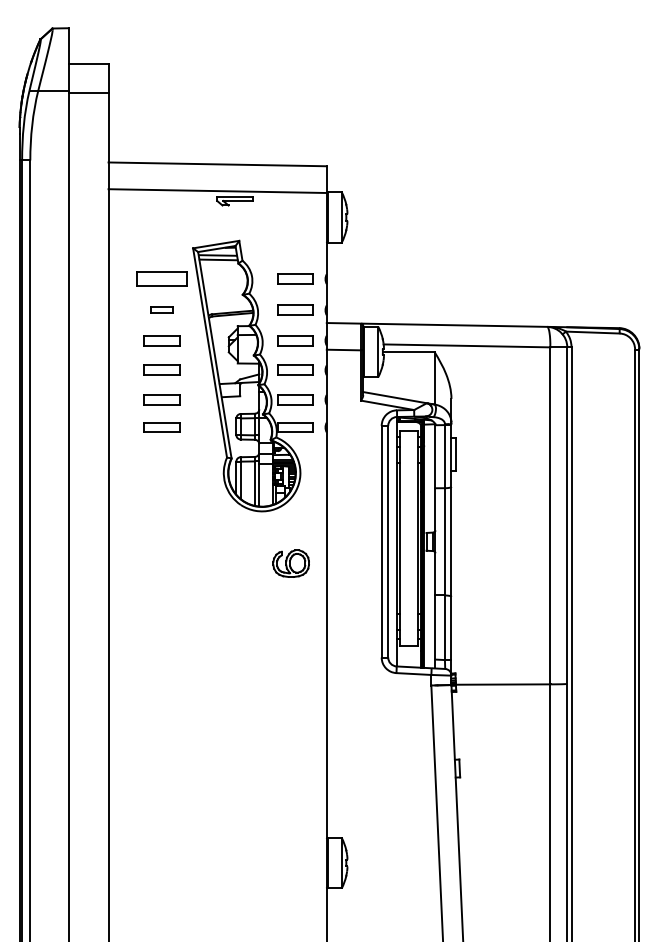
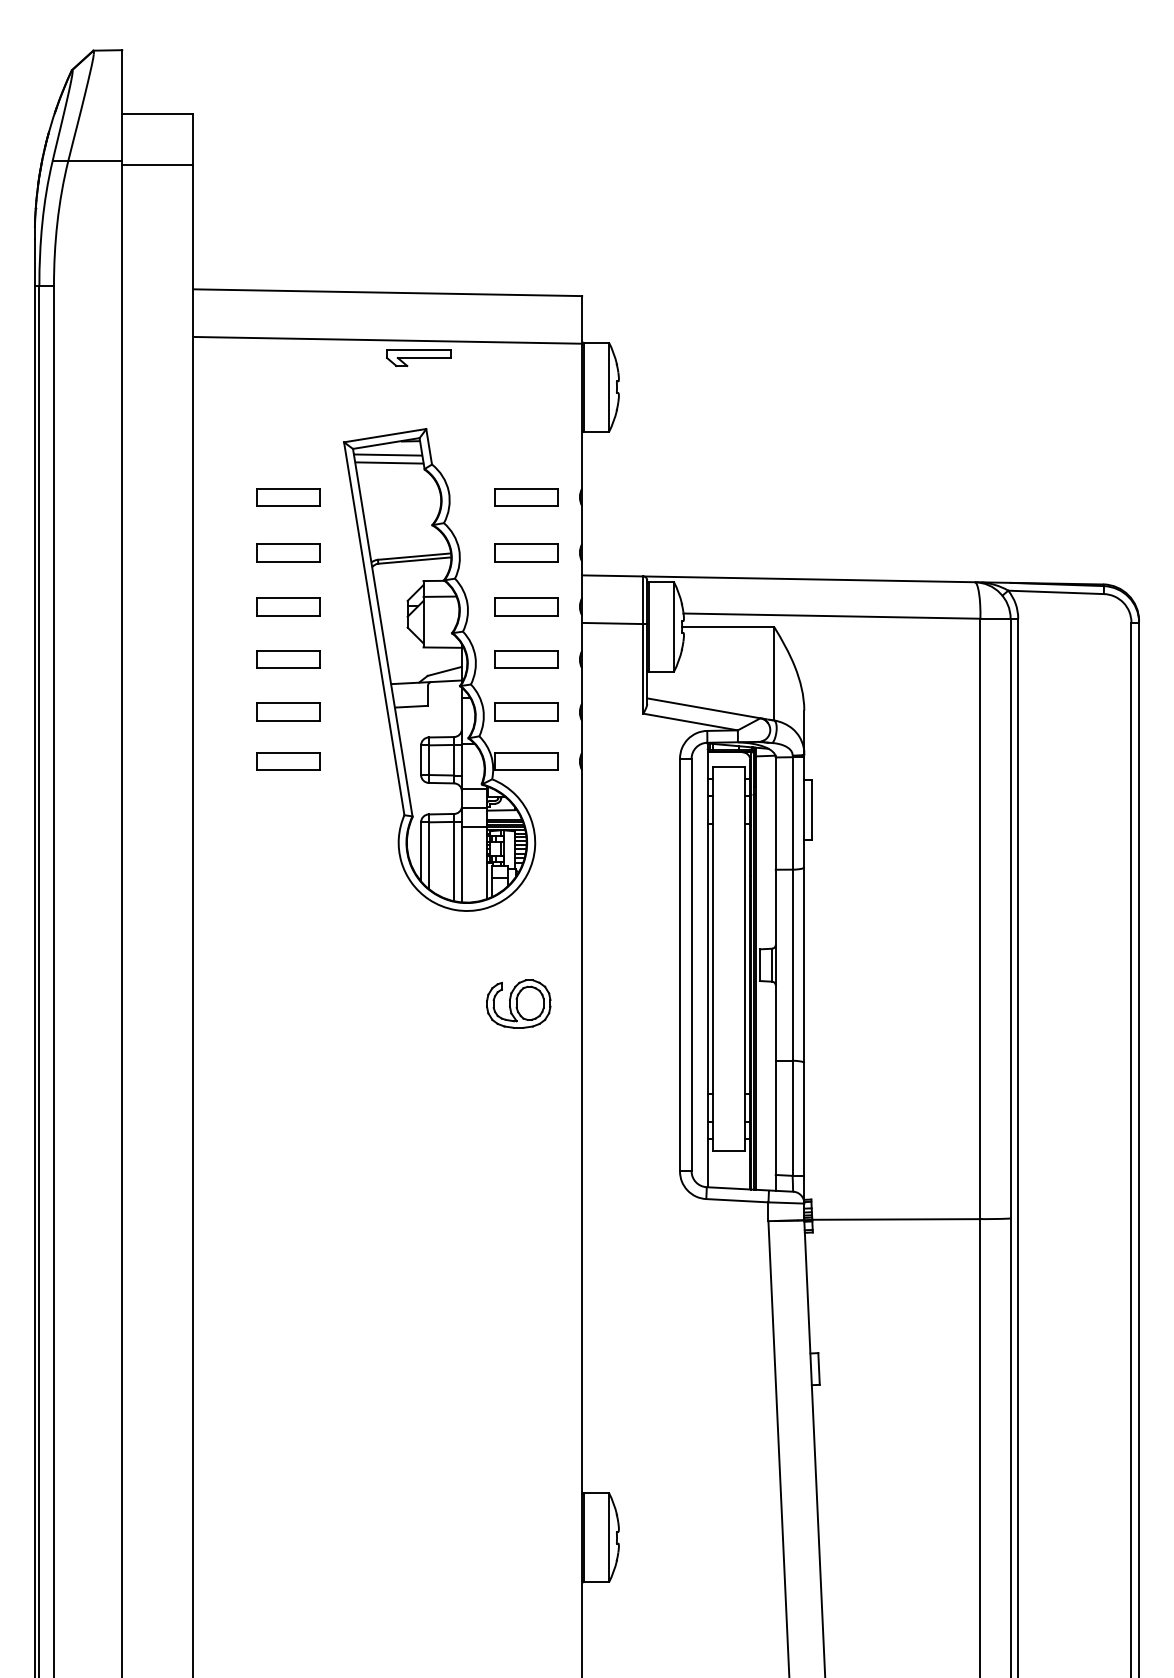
part: (161, 278) -> (287, 496), size x0.71
part: (161, 309) -> (287, 551), size x1.67

